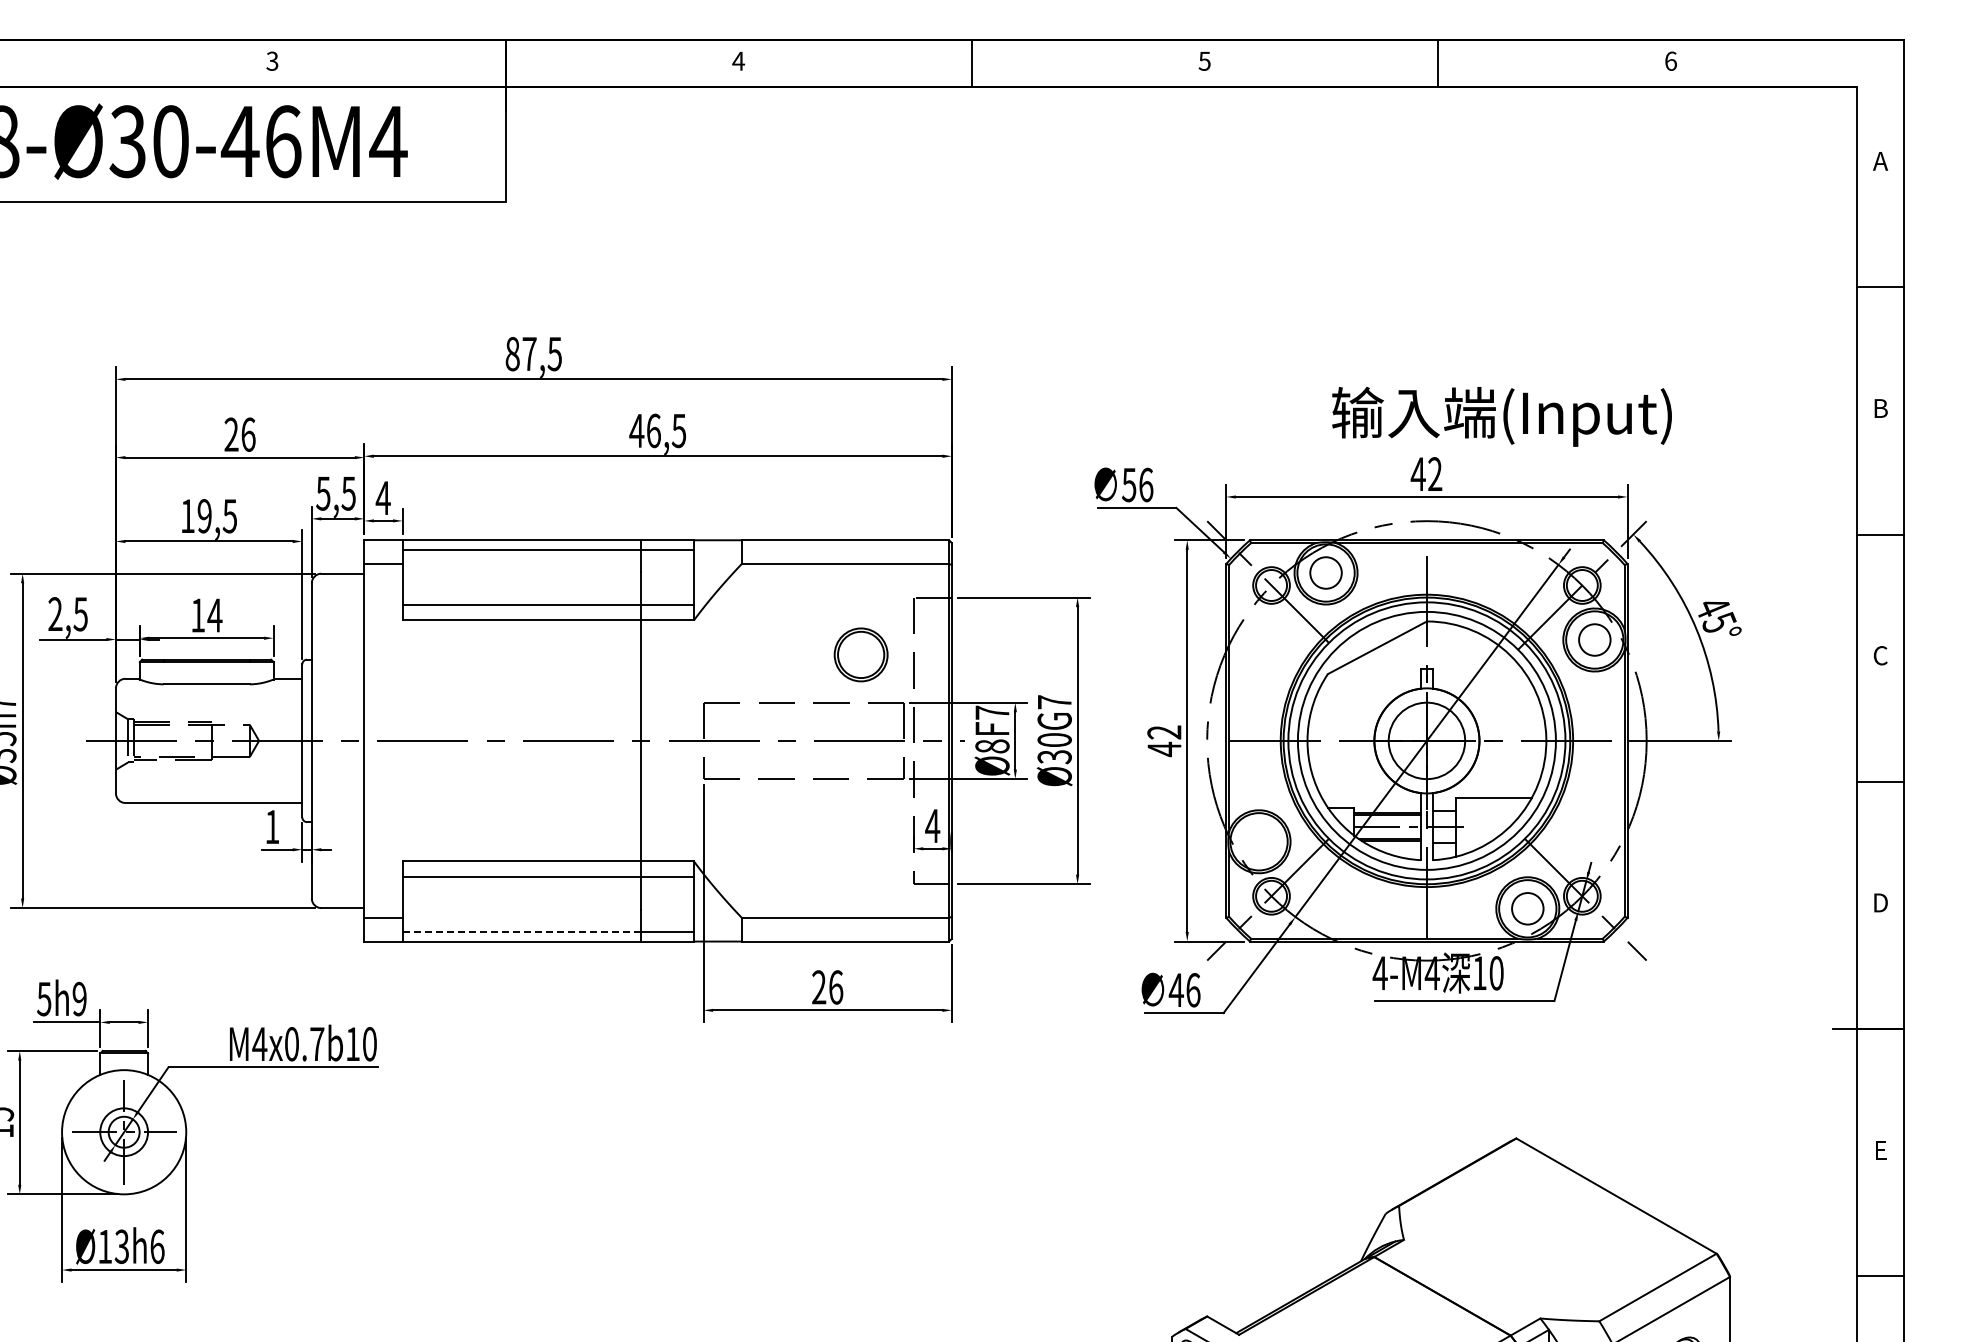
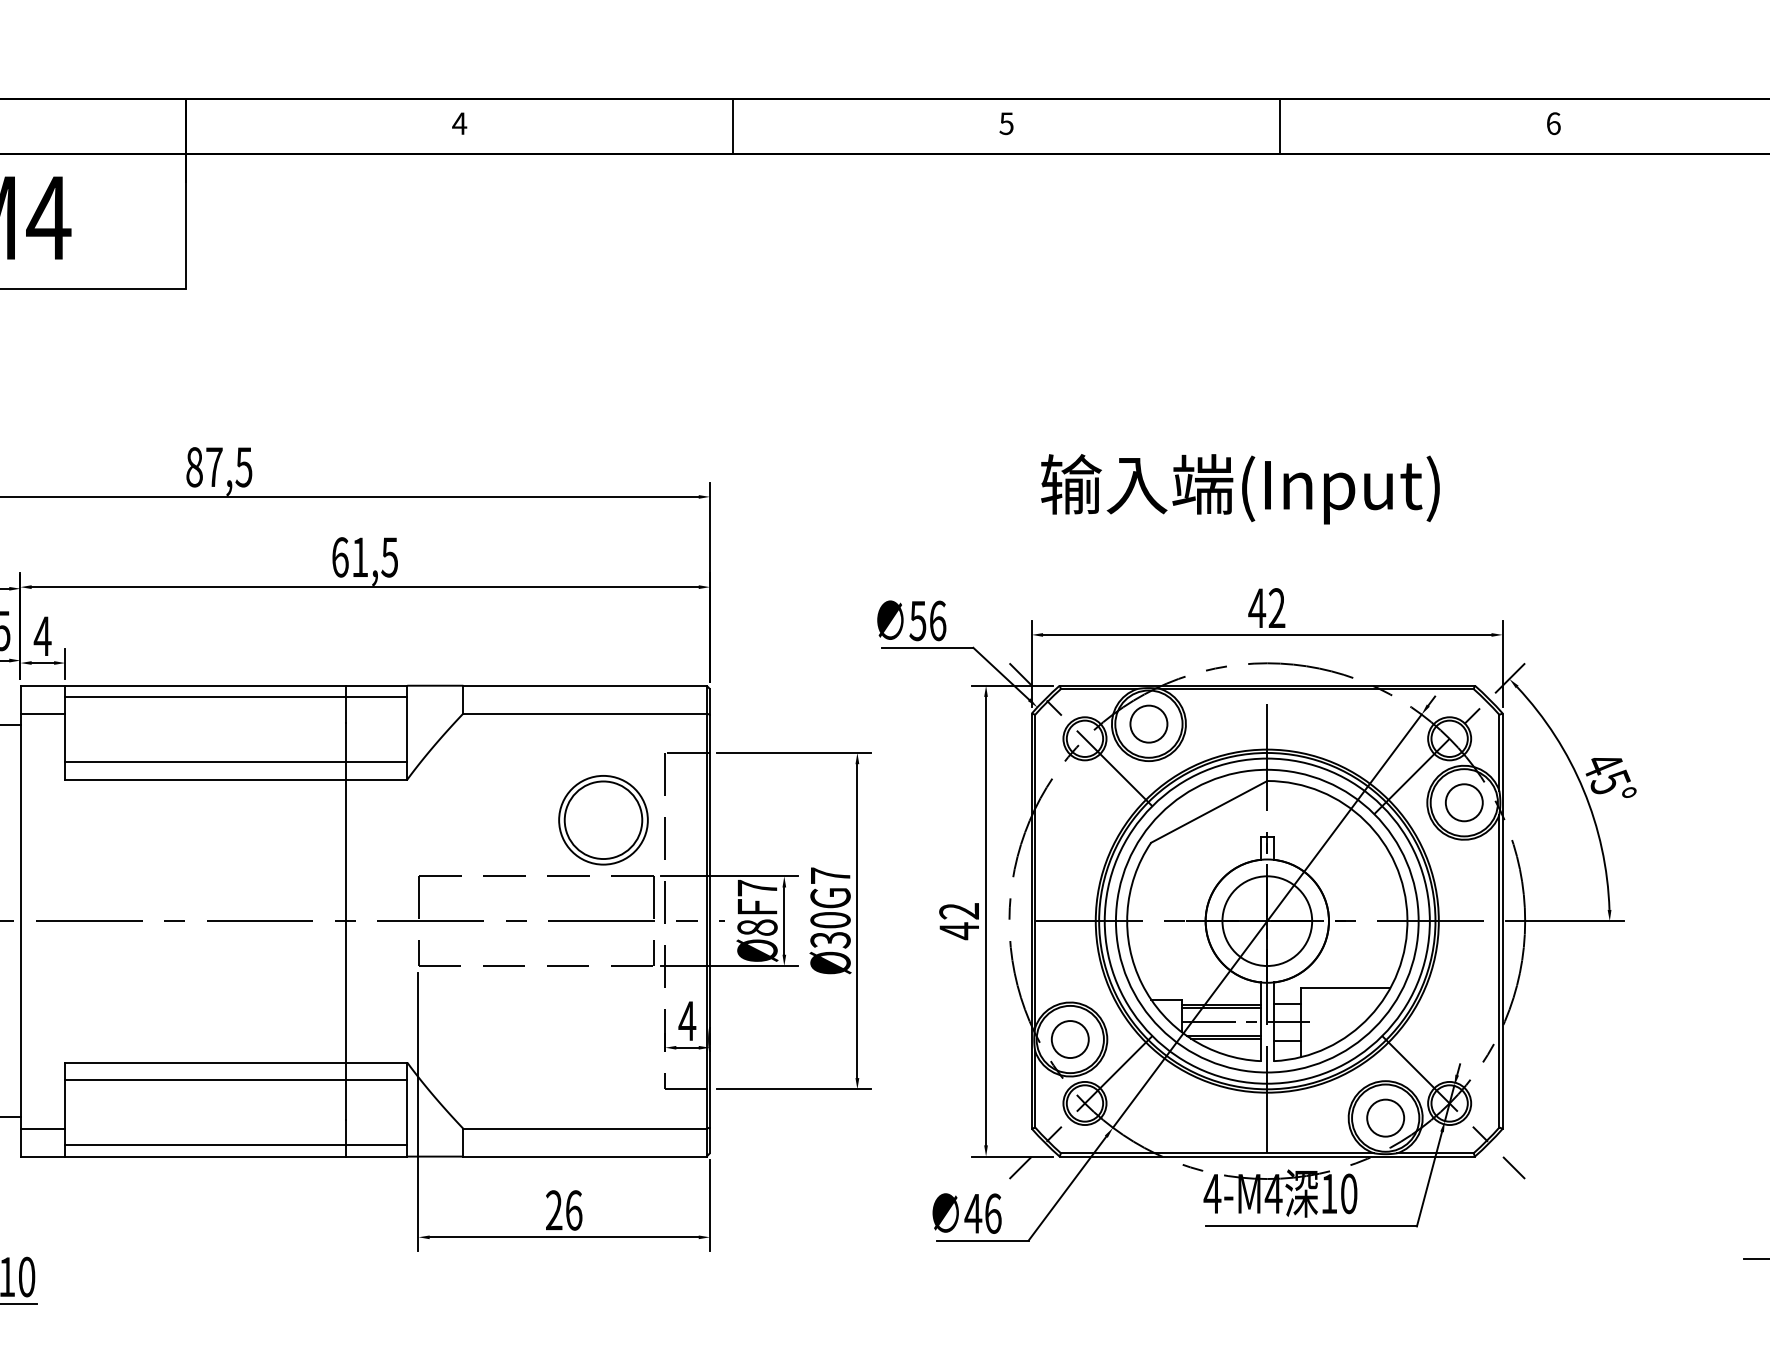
text: (1501, 416) -> (1239, 488), moved
text: (644, 430) -> (349, 556), 46,5 -> 61,5
part: (860, 654) -> (602, 819), size x1.43
circle: (1258, 841) -> (1069, 1039), added
line: (522, 931) -> (206, 1144), dashed -> solid

